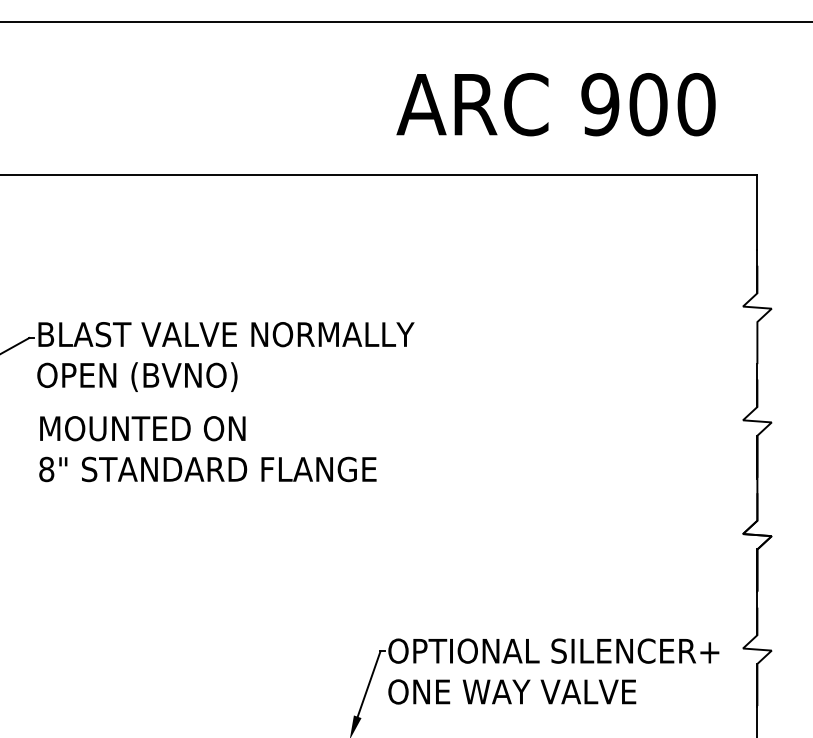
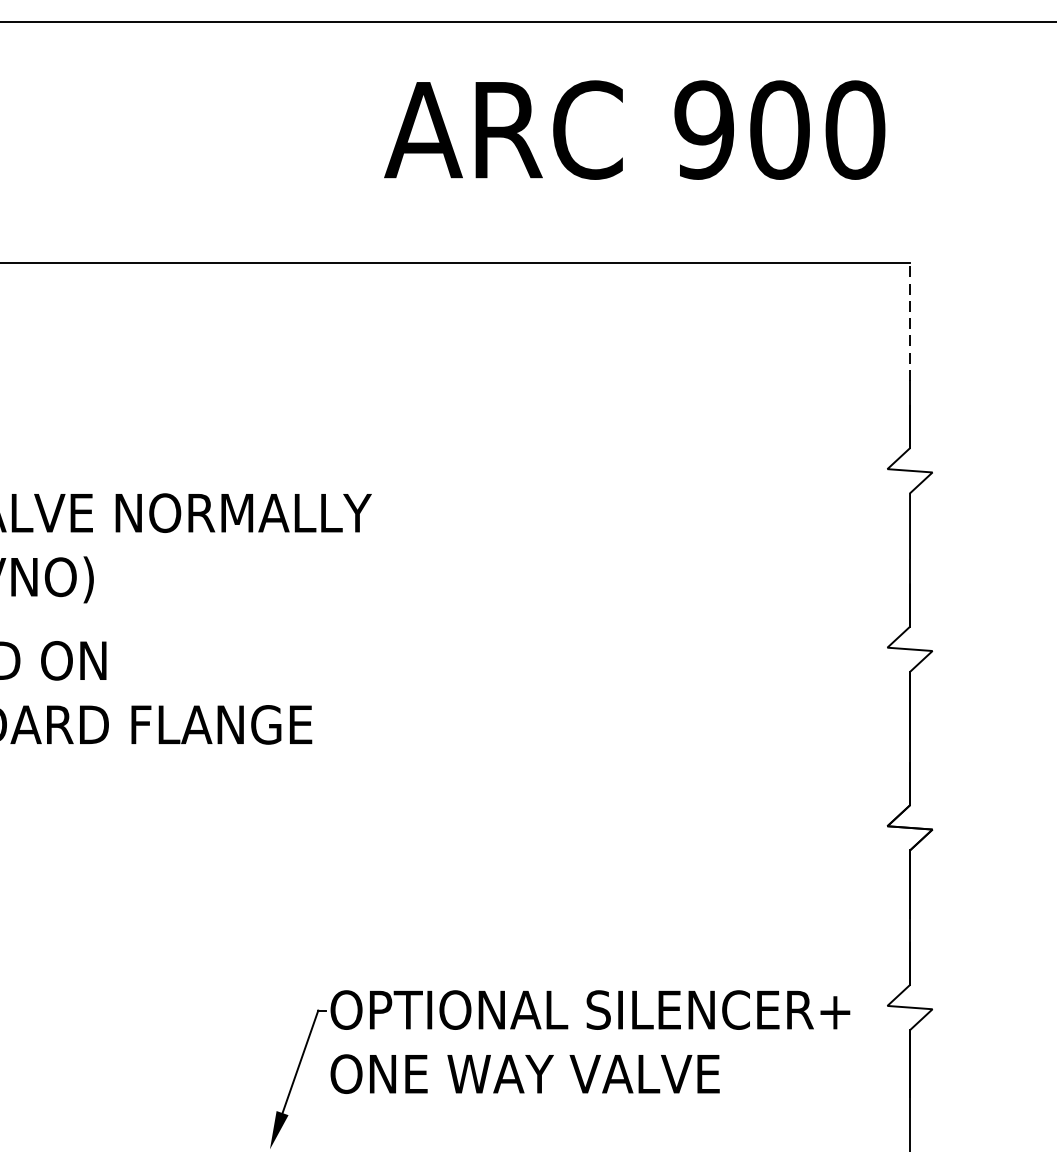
text: (555, 104) -> (633, 129), moved
line: (757, 212) -> (910, 321), solid -> dashed

